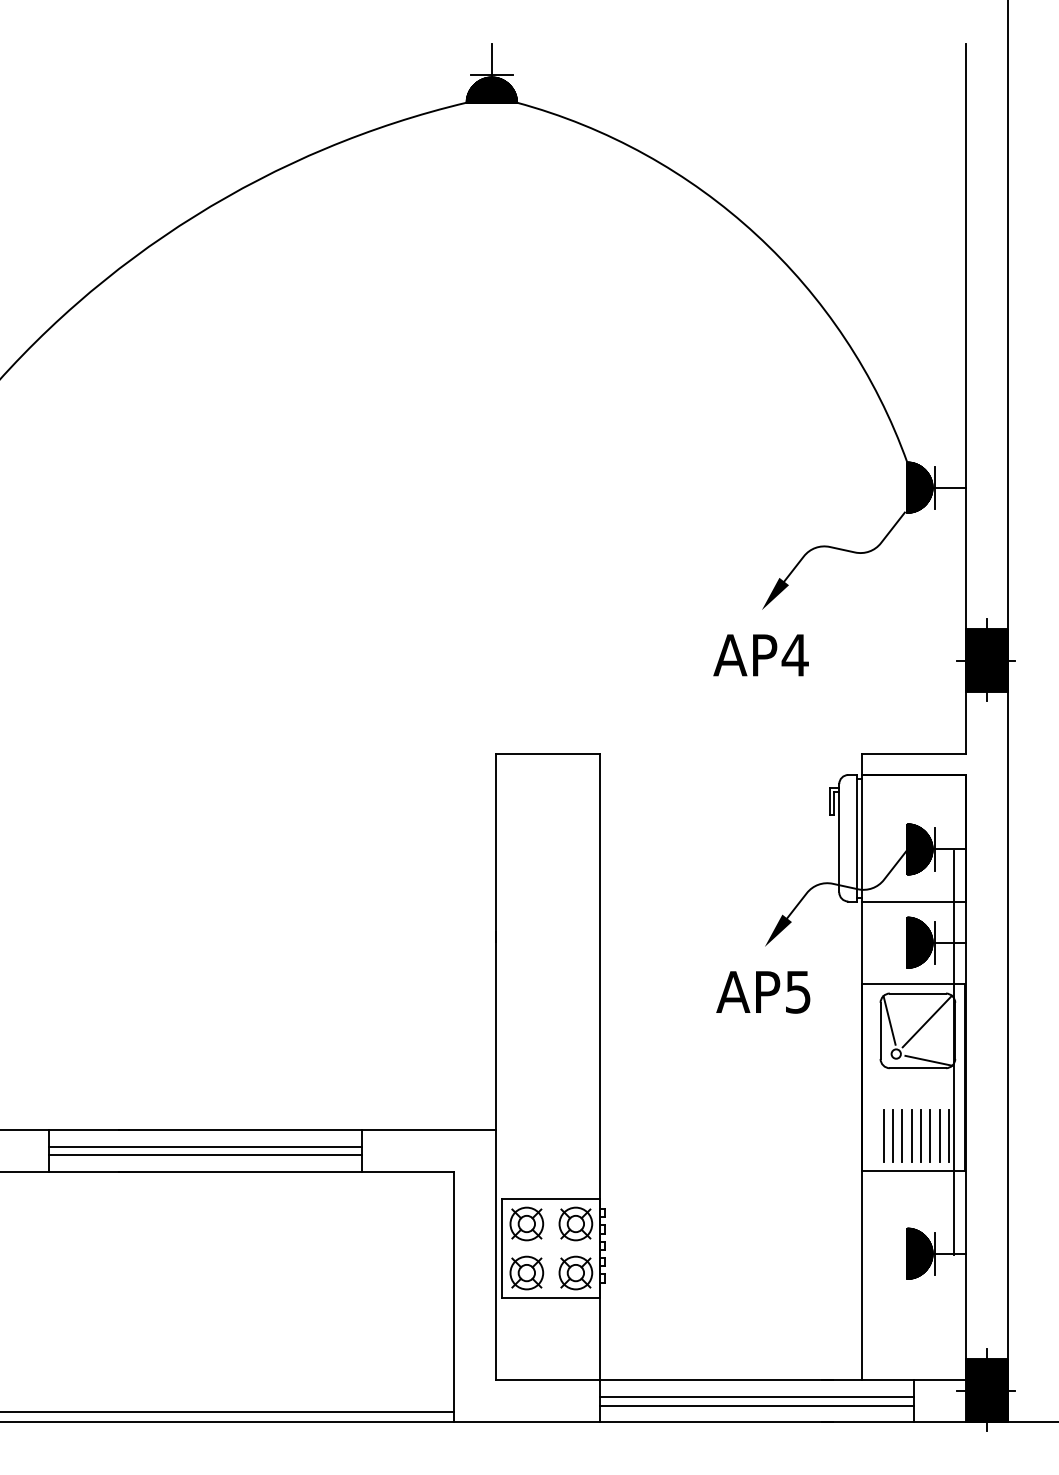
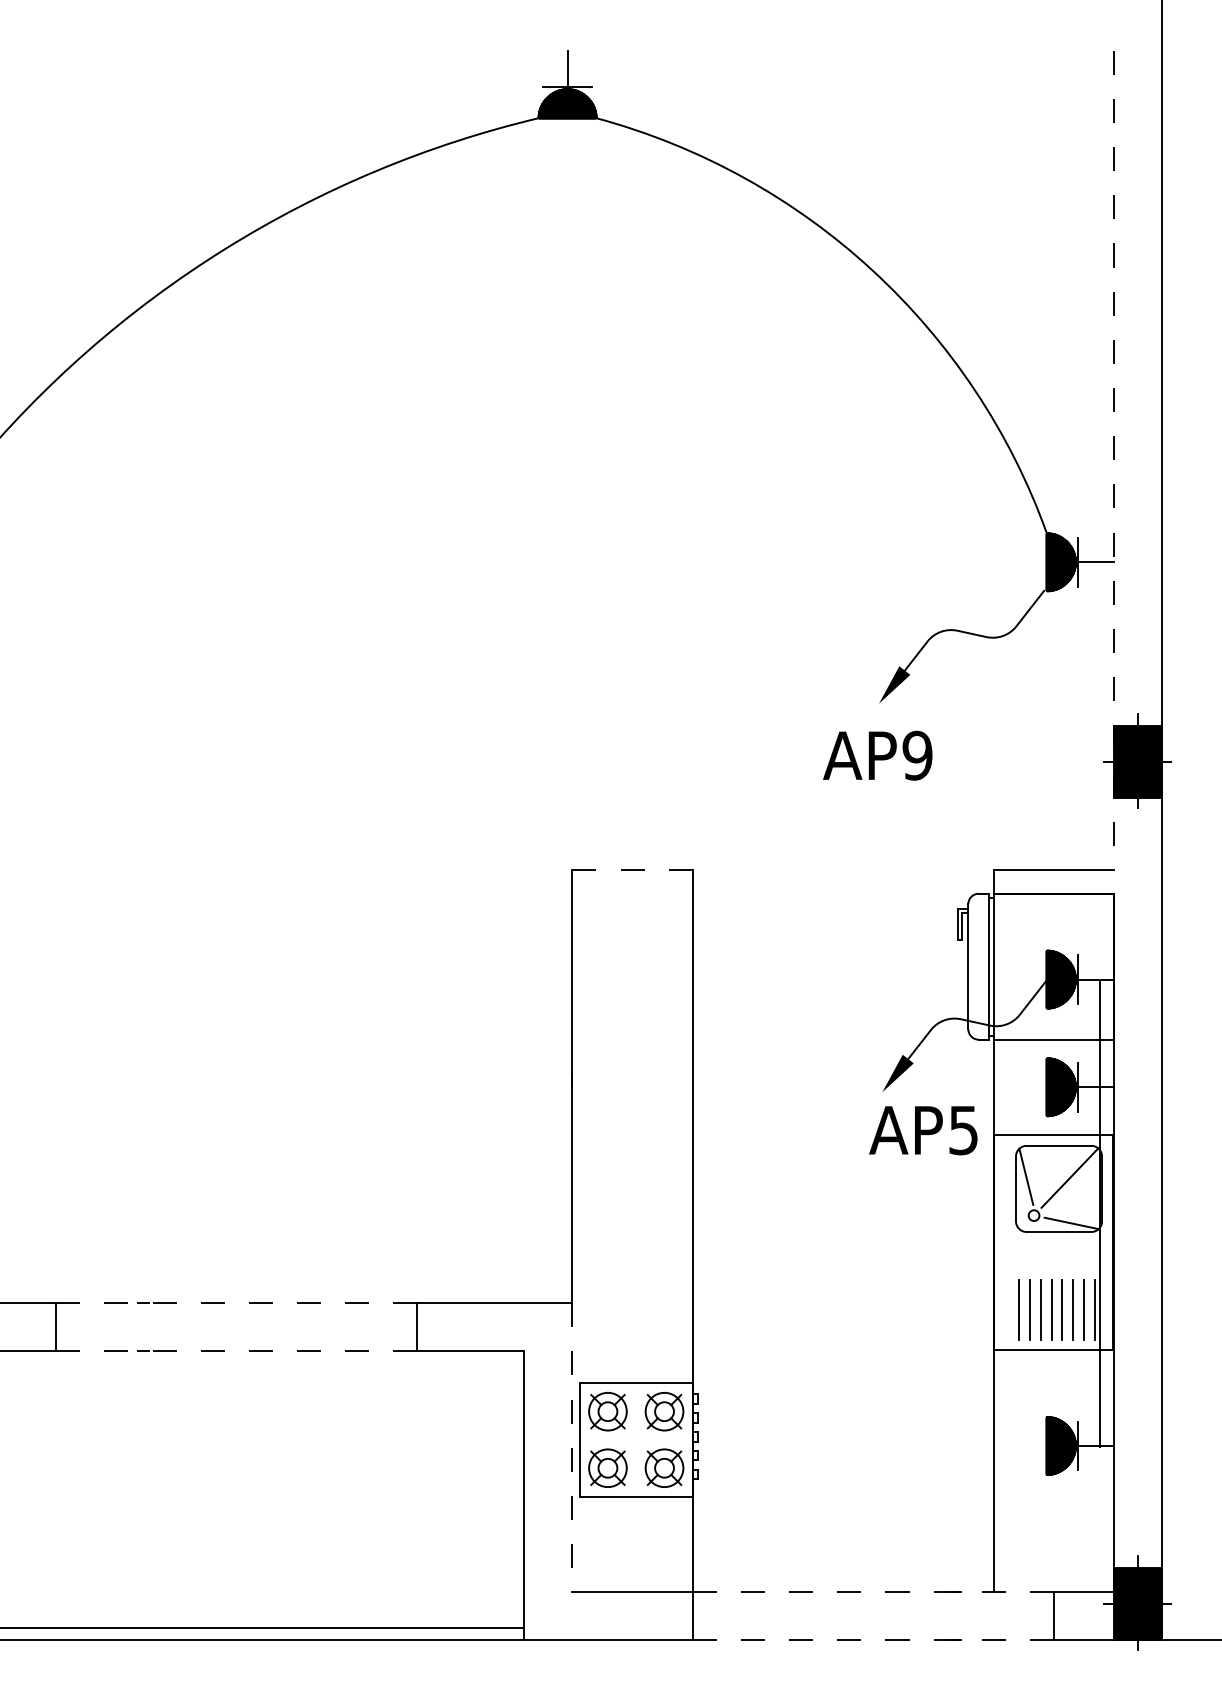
line: (965, 399) -> (1113, 460), solid -> dashed
text: (794, 654) -> (916, 754), AP4 -> AP9
line: (547, 754) -> (631, 870), solid -> dashed
text: (763, 992) -> (923, 1130), moved
line: (205, 1129) -> (237, 1302), solid -> dashed
line: (204, 1147) -> (236, 1323), removed
line: (204, 1155) -> (236, 1332), removed
line: (205, 1171) -> (237, 1351), solid -> dashed
line: (496, 1255) -> (572, 1448), solid -> dashed
line: (757, 1380) -> (873, 1592), solid -> dashed
line: (756, 1397) -> (872, 1611), removed
line: (756, 1405) -> (872, 1621), removed
line: (757, 1421) -> (873, 1639), solid -> dashed

